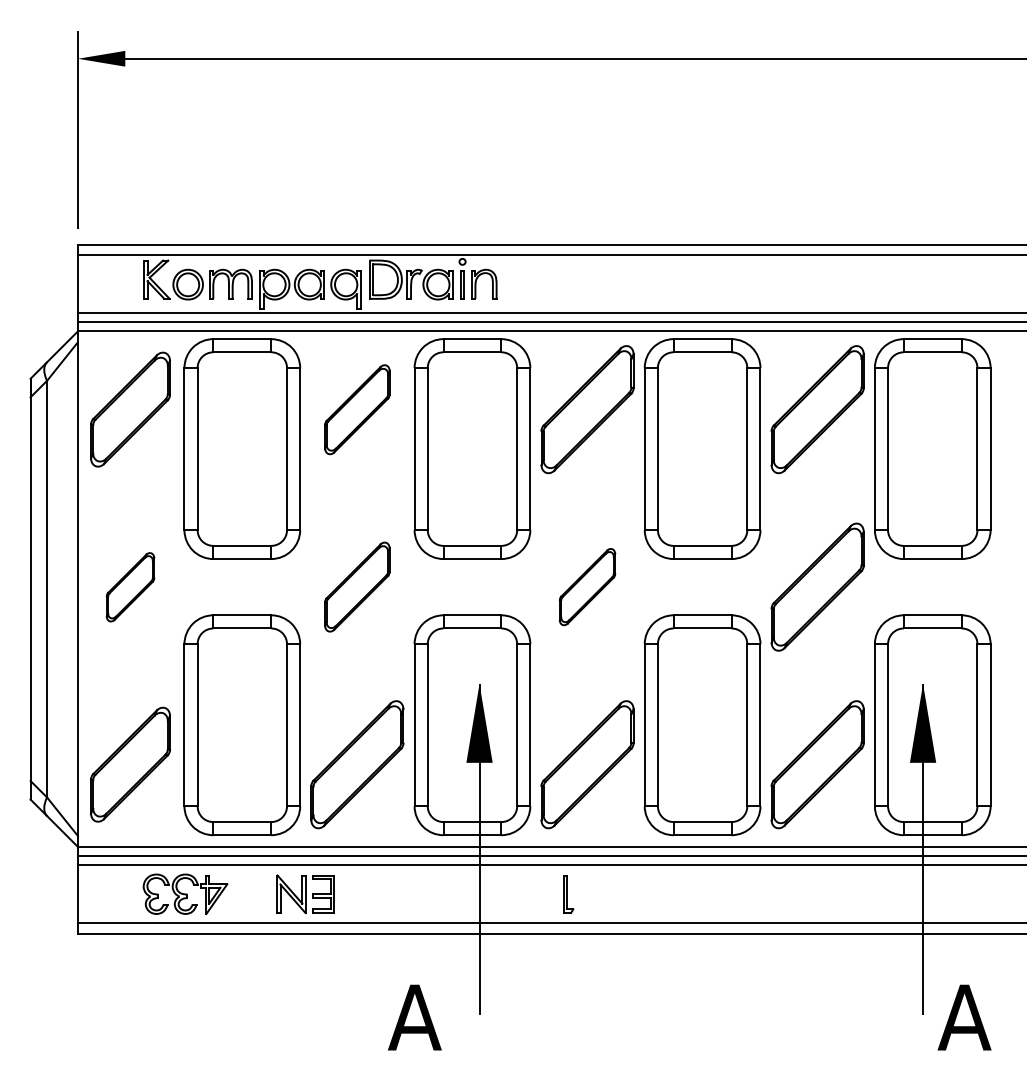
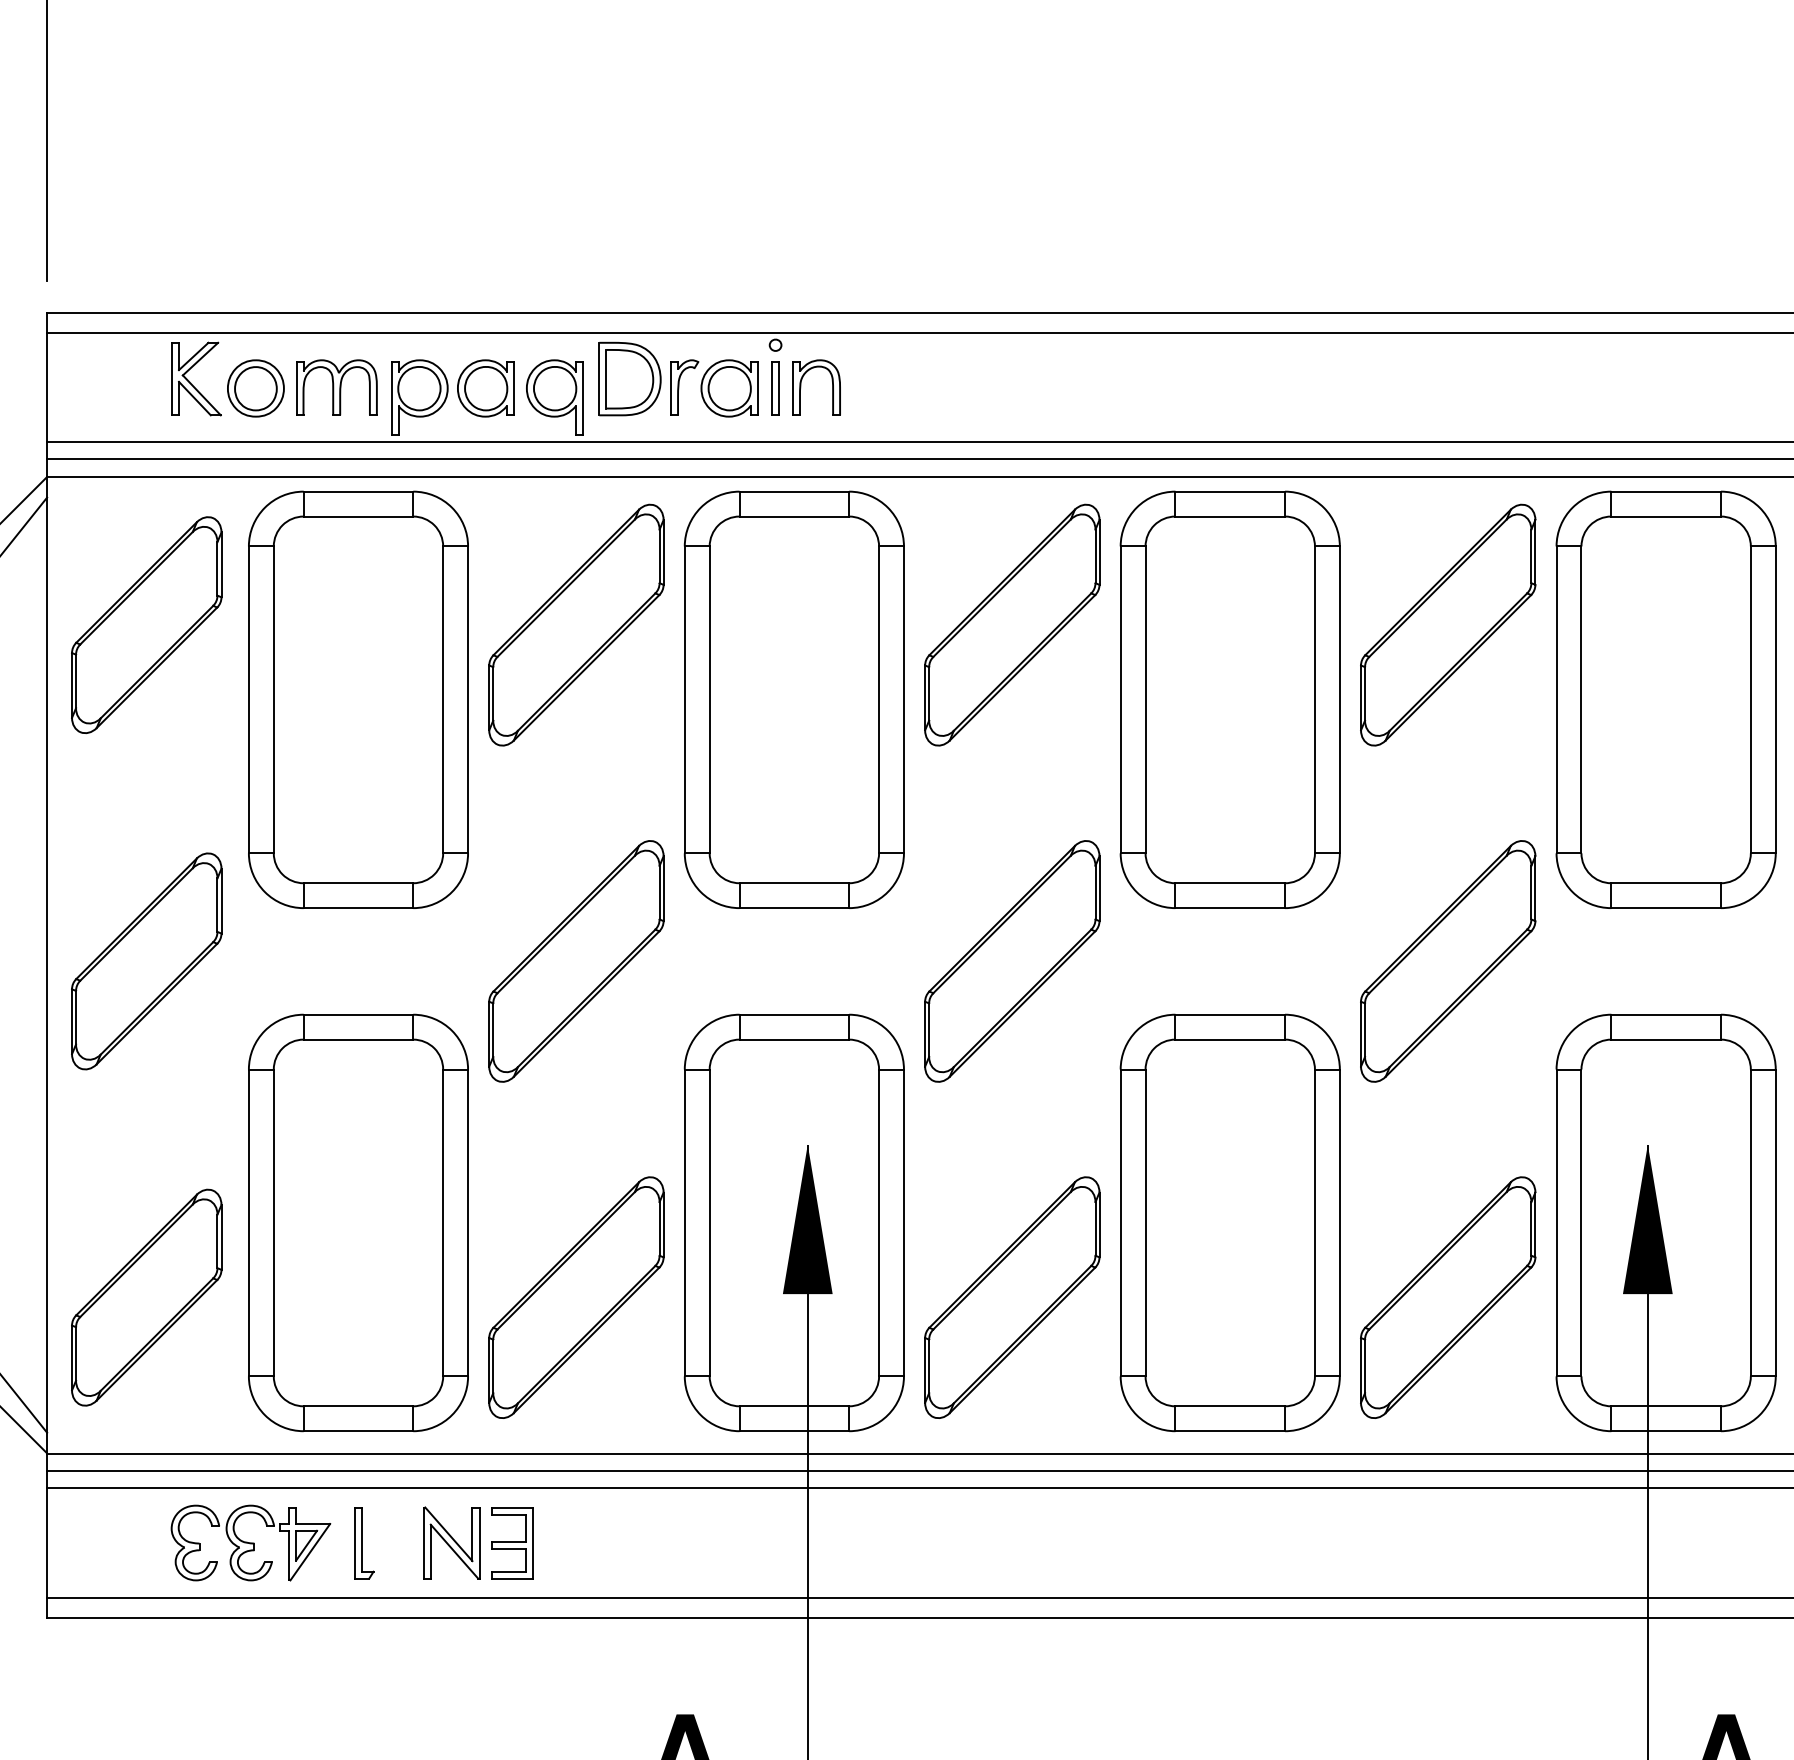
part: (357, 409) -> (576, 624), size x1.43
part: (357, 586) -> (576, 960), size x1.43
part: (587, 586) -> (1012, 960), size x1.67
part: (130, 587) -> (146, 962), size x1.67
part: (568, 894) -> (364, 1543), moved

